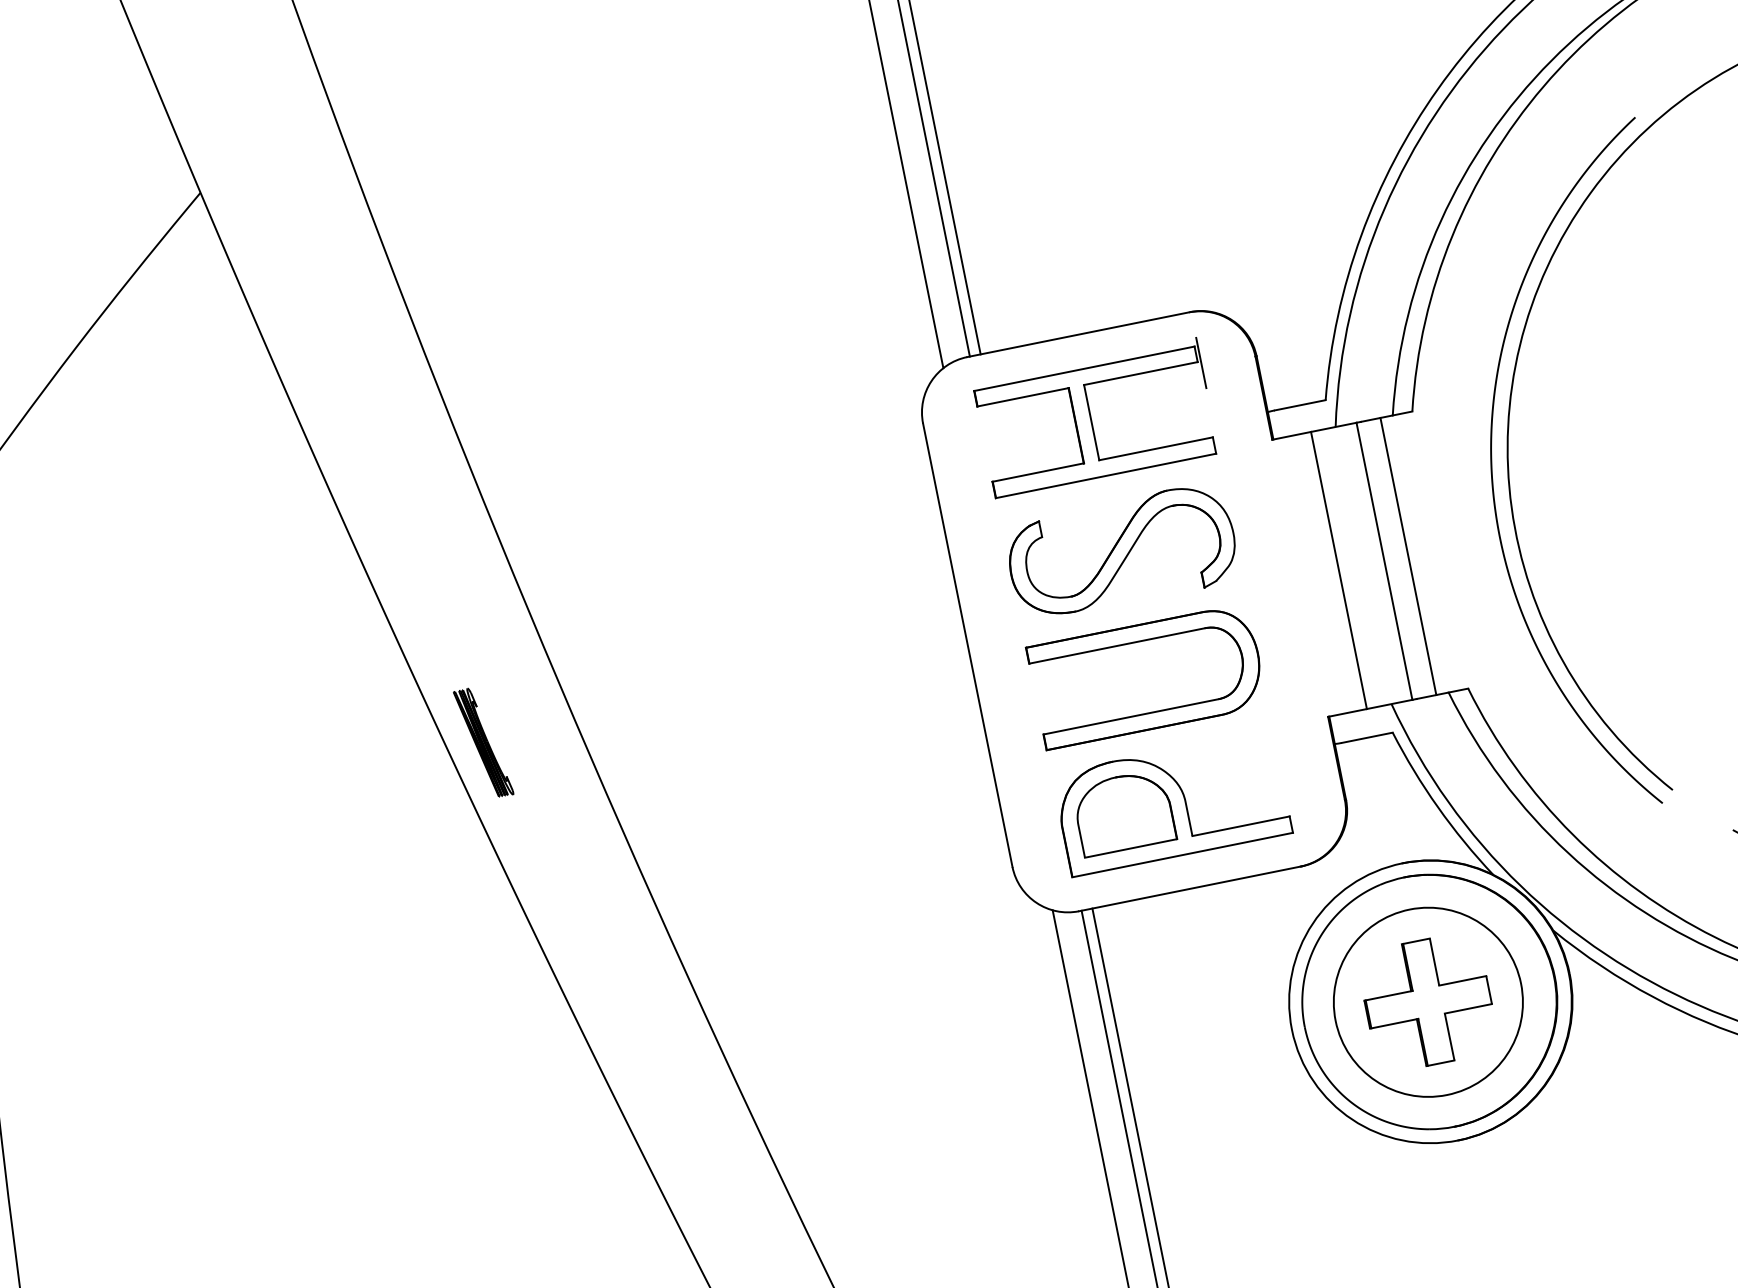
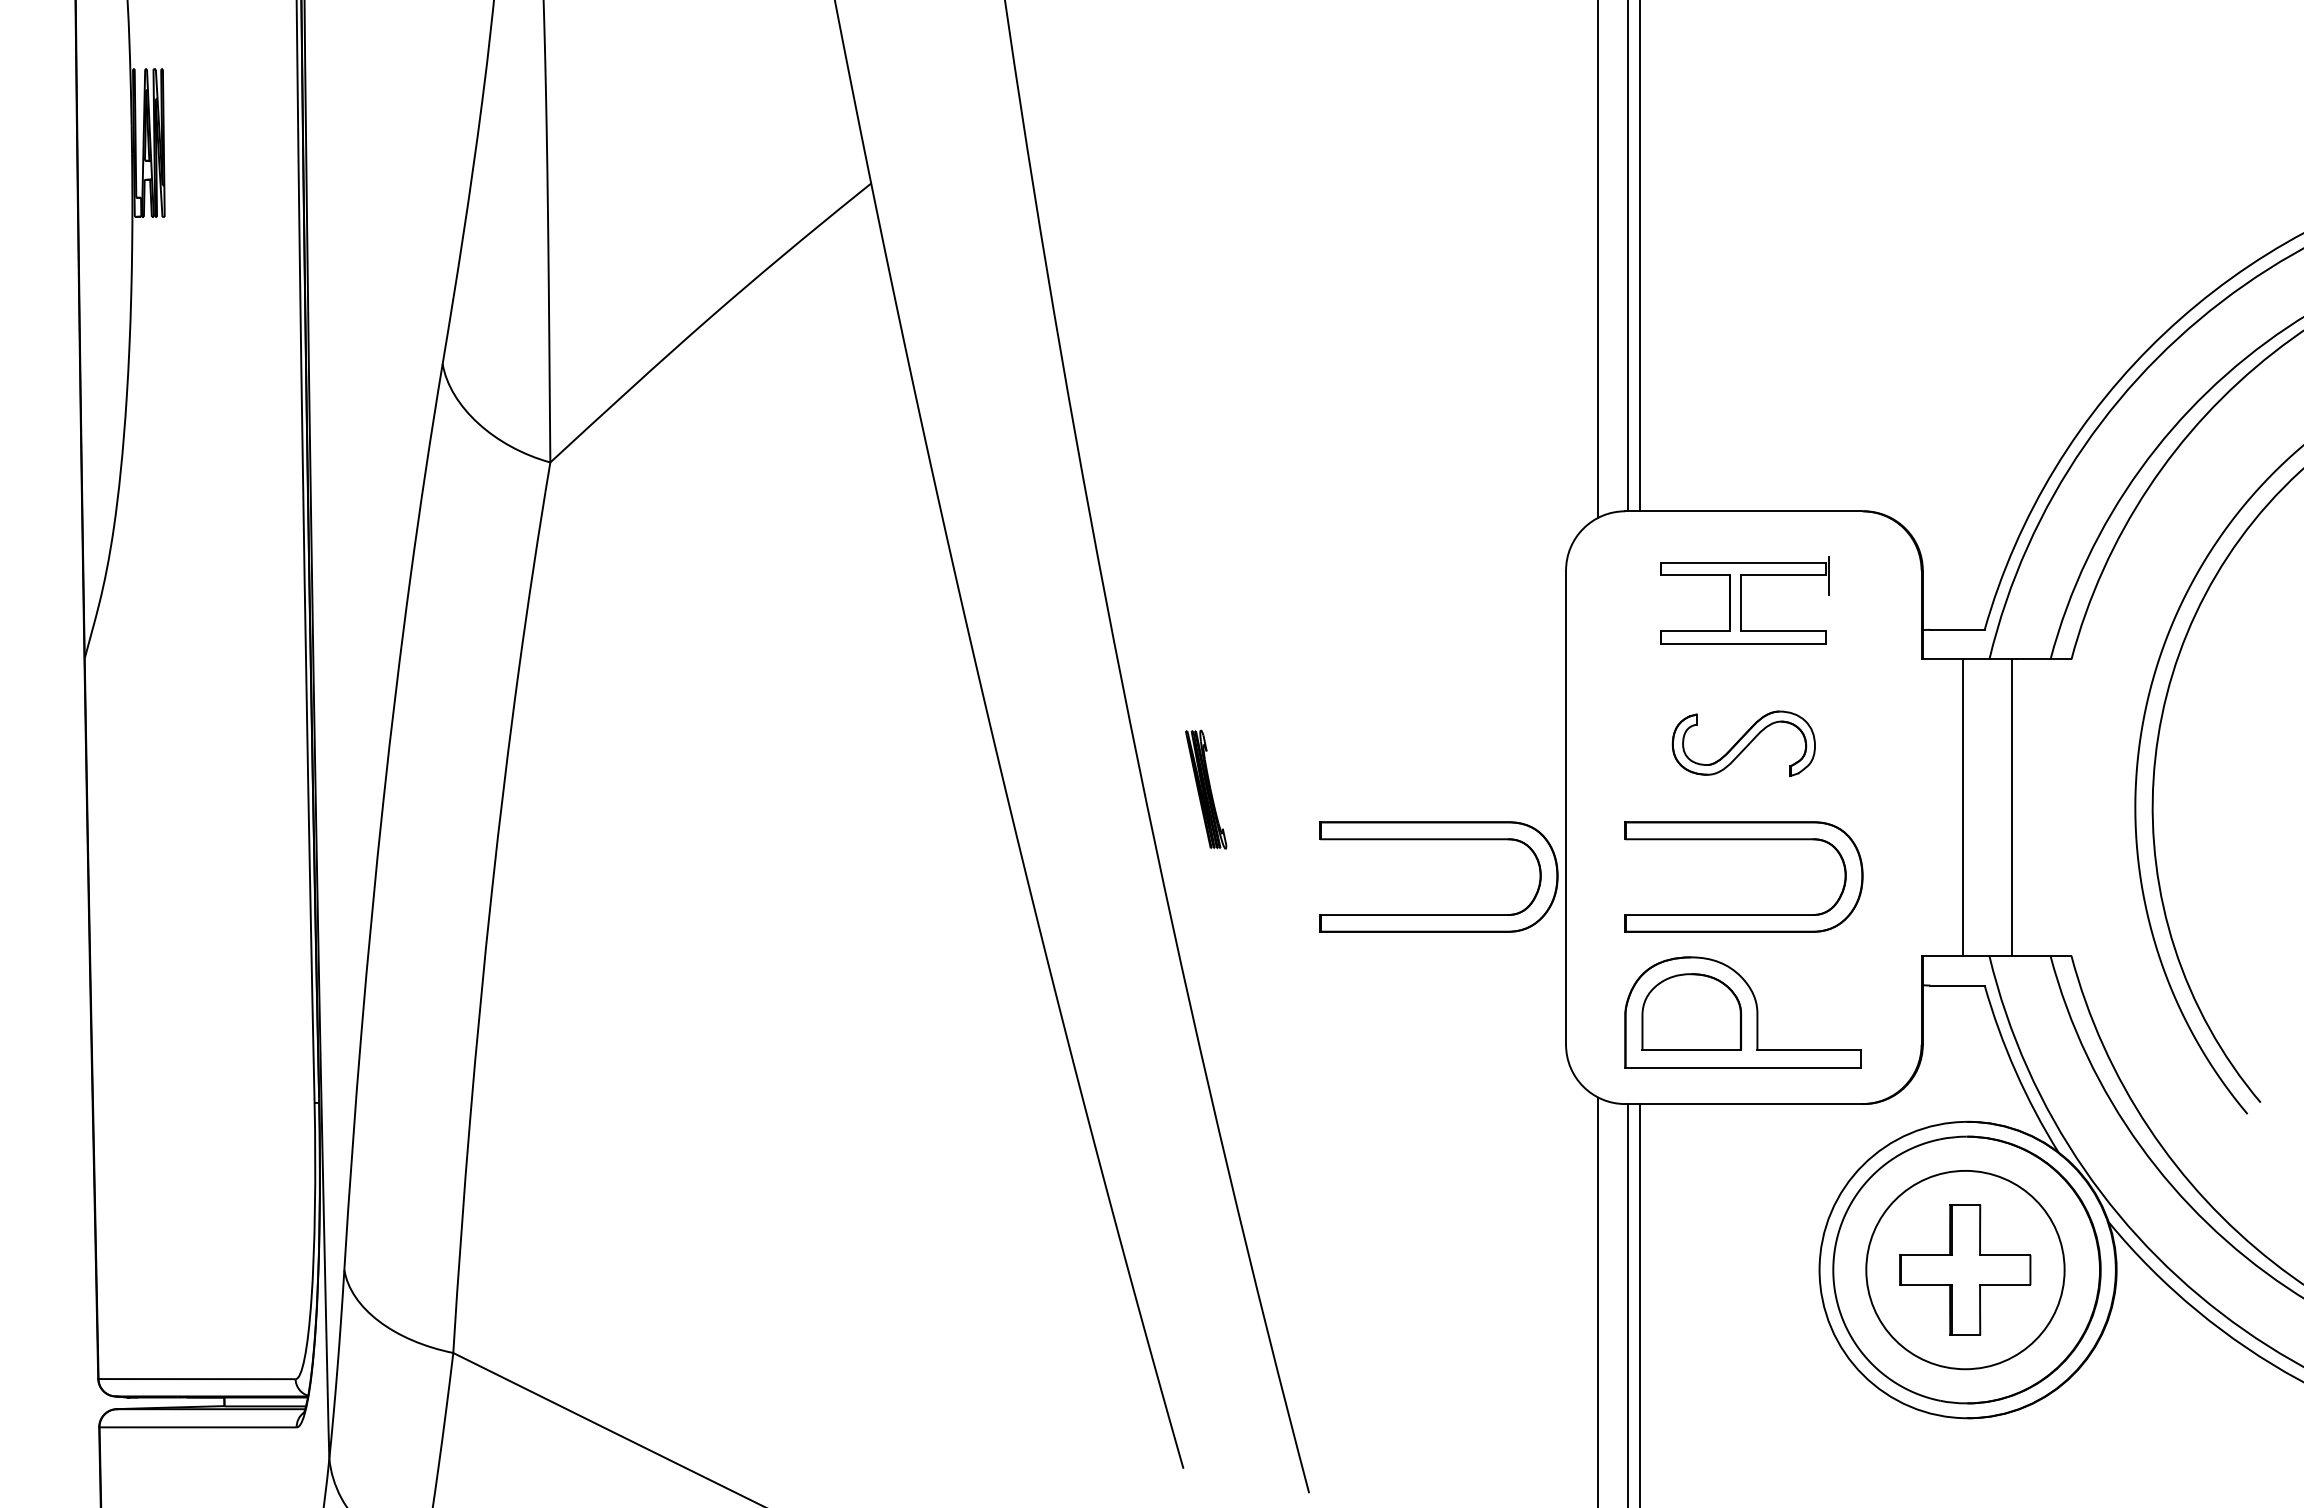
part: (1095, 418) -> (1744, 600), size x0.7
part: (1121, 551) -> (1743, 743), size x0.6
line: (1408, 556) -> (2037, 807), removed
part: (854, 700) -> (1438, 840), added
part: (483, 742) -> (1206, 789), moved

